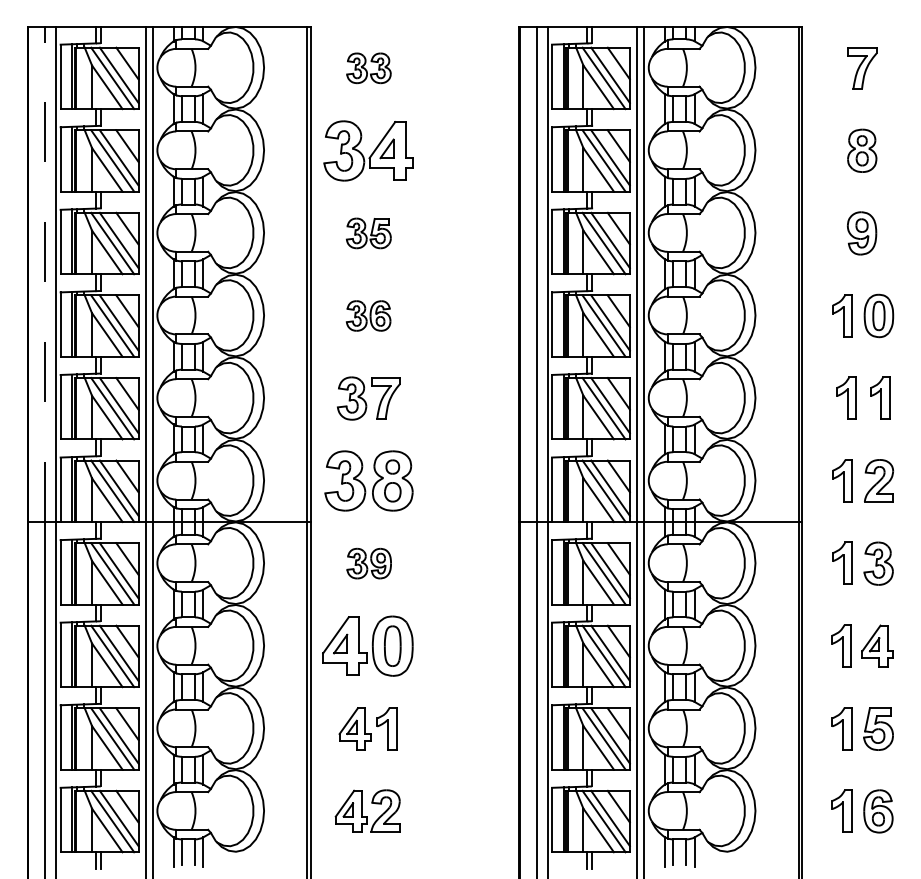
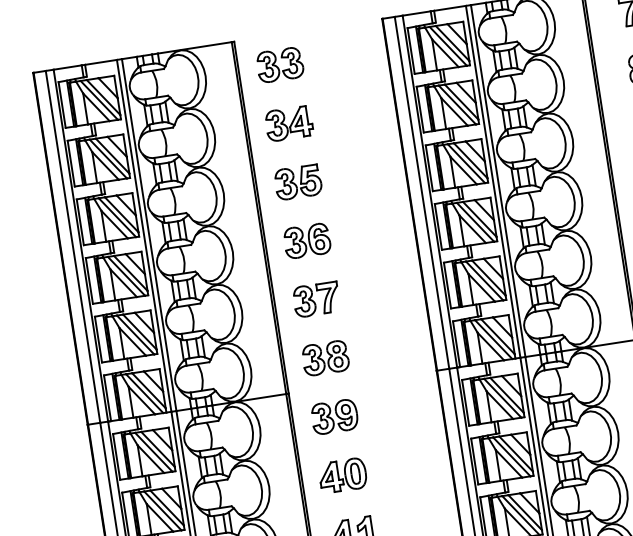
part: (368, 68) -> (279, 65), size x1.43
part: (368, 150) -> (288, 123), size x0.71
part: (368, 233) -> (298, 182), size x1.43
line: (45, 274) -> (73, 247), dashed -> solid
part: (368, 315) -> (307, 240), size x1.43
part: (368, 481) -> (325, 358), size x0.71
part: (369, 563) -> (335, 416), size x1.43
part: (367, 646) -> (342, 475), size x0.71

